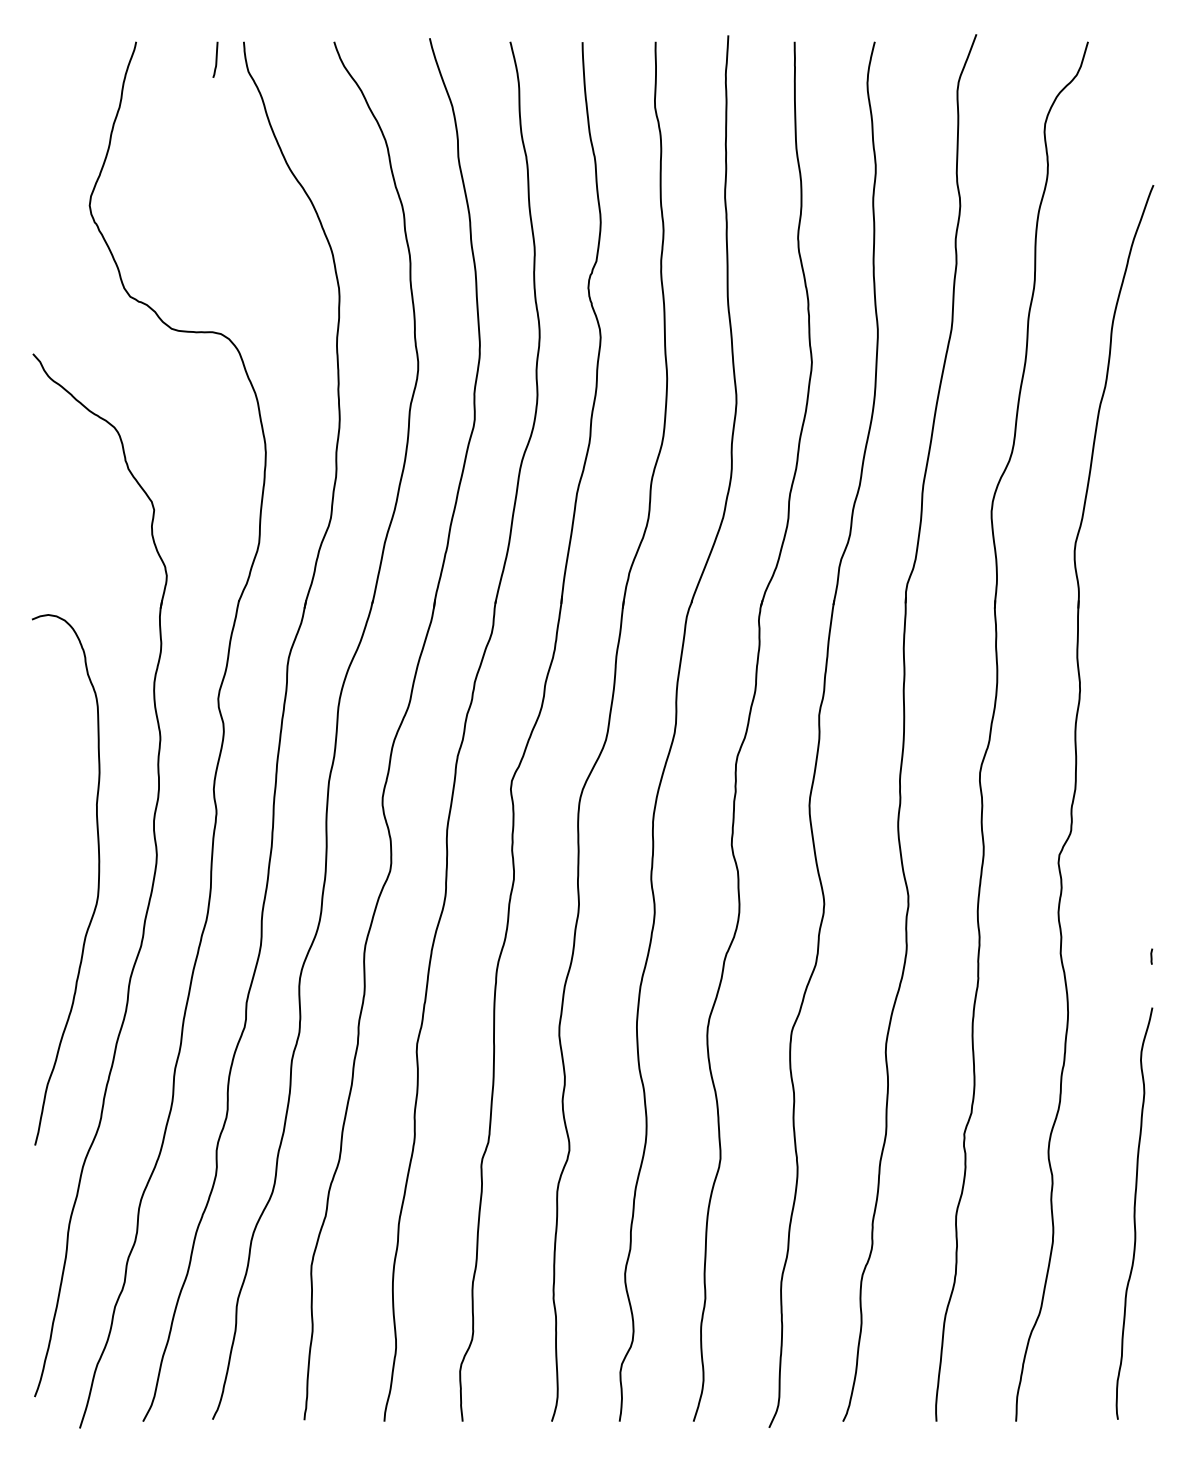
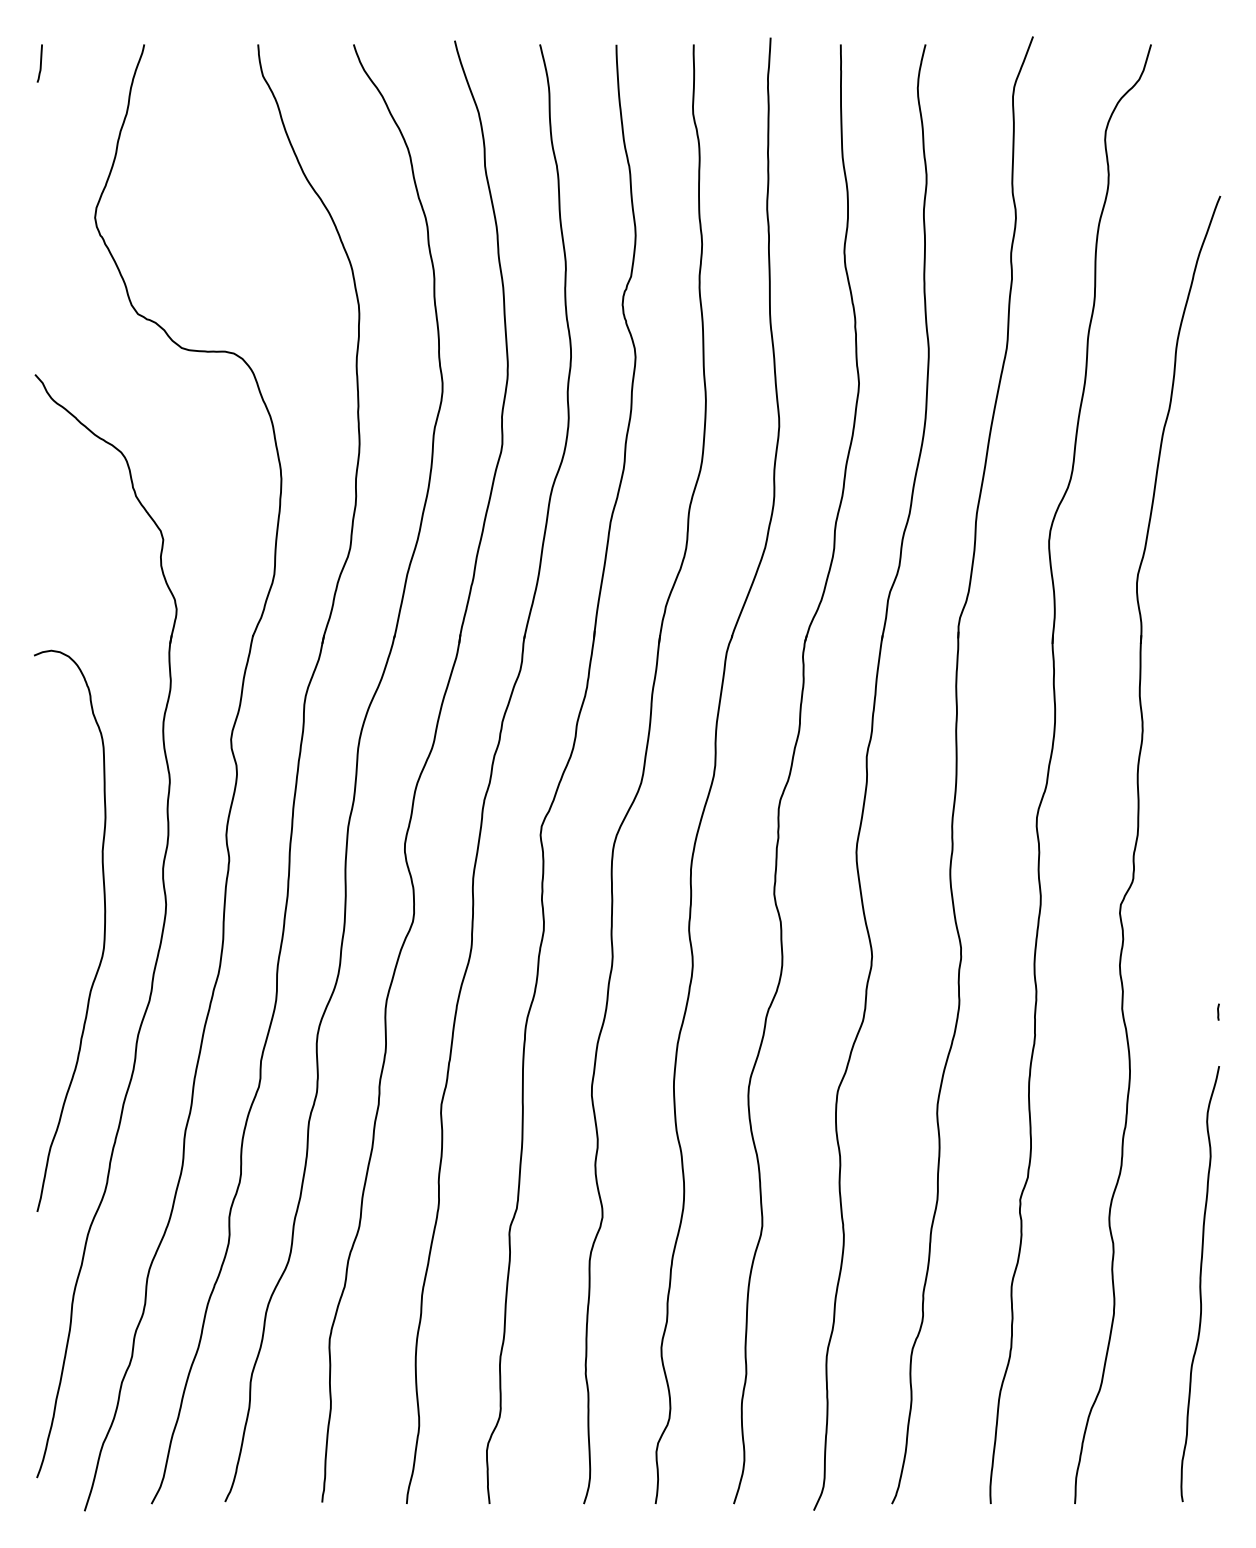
curve: (215, 59) -> (39, 63), moved

